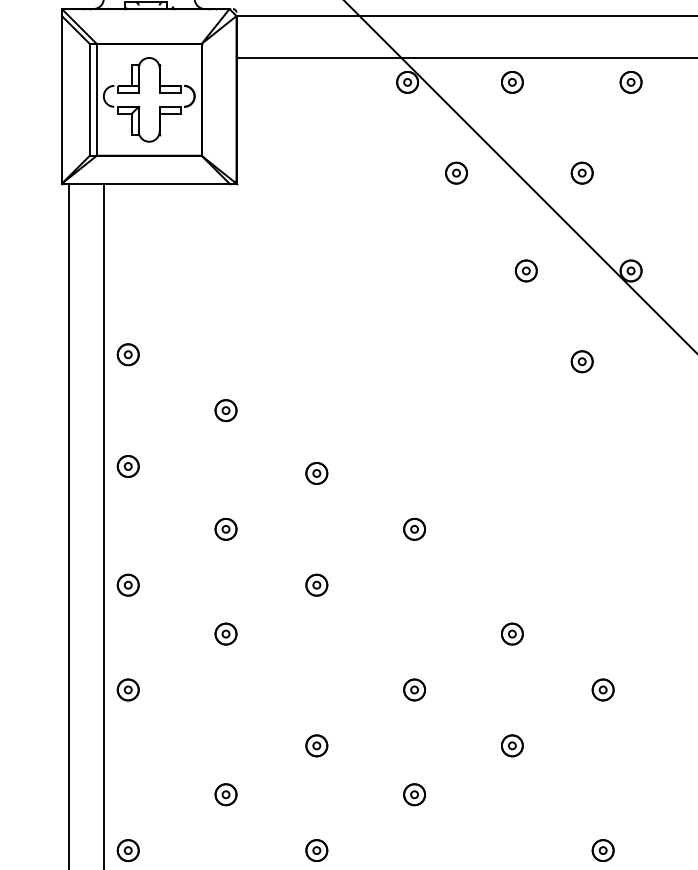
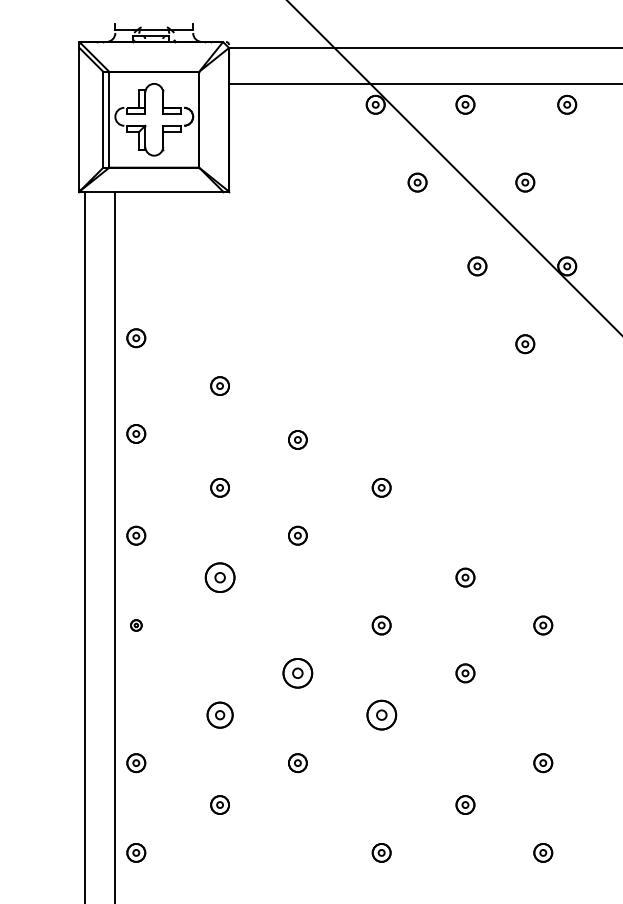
part: (225, 633) -> (219, 577), size x1.6
part: (128, 689) -> (136, 625), size x0.6
part: (316, 745) -> (297, 673), size x1.6
part: (225, 795) -> (219, 715), size x1.4
part: (414, 795) -> (381, 715), size x1.6

